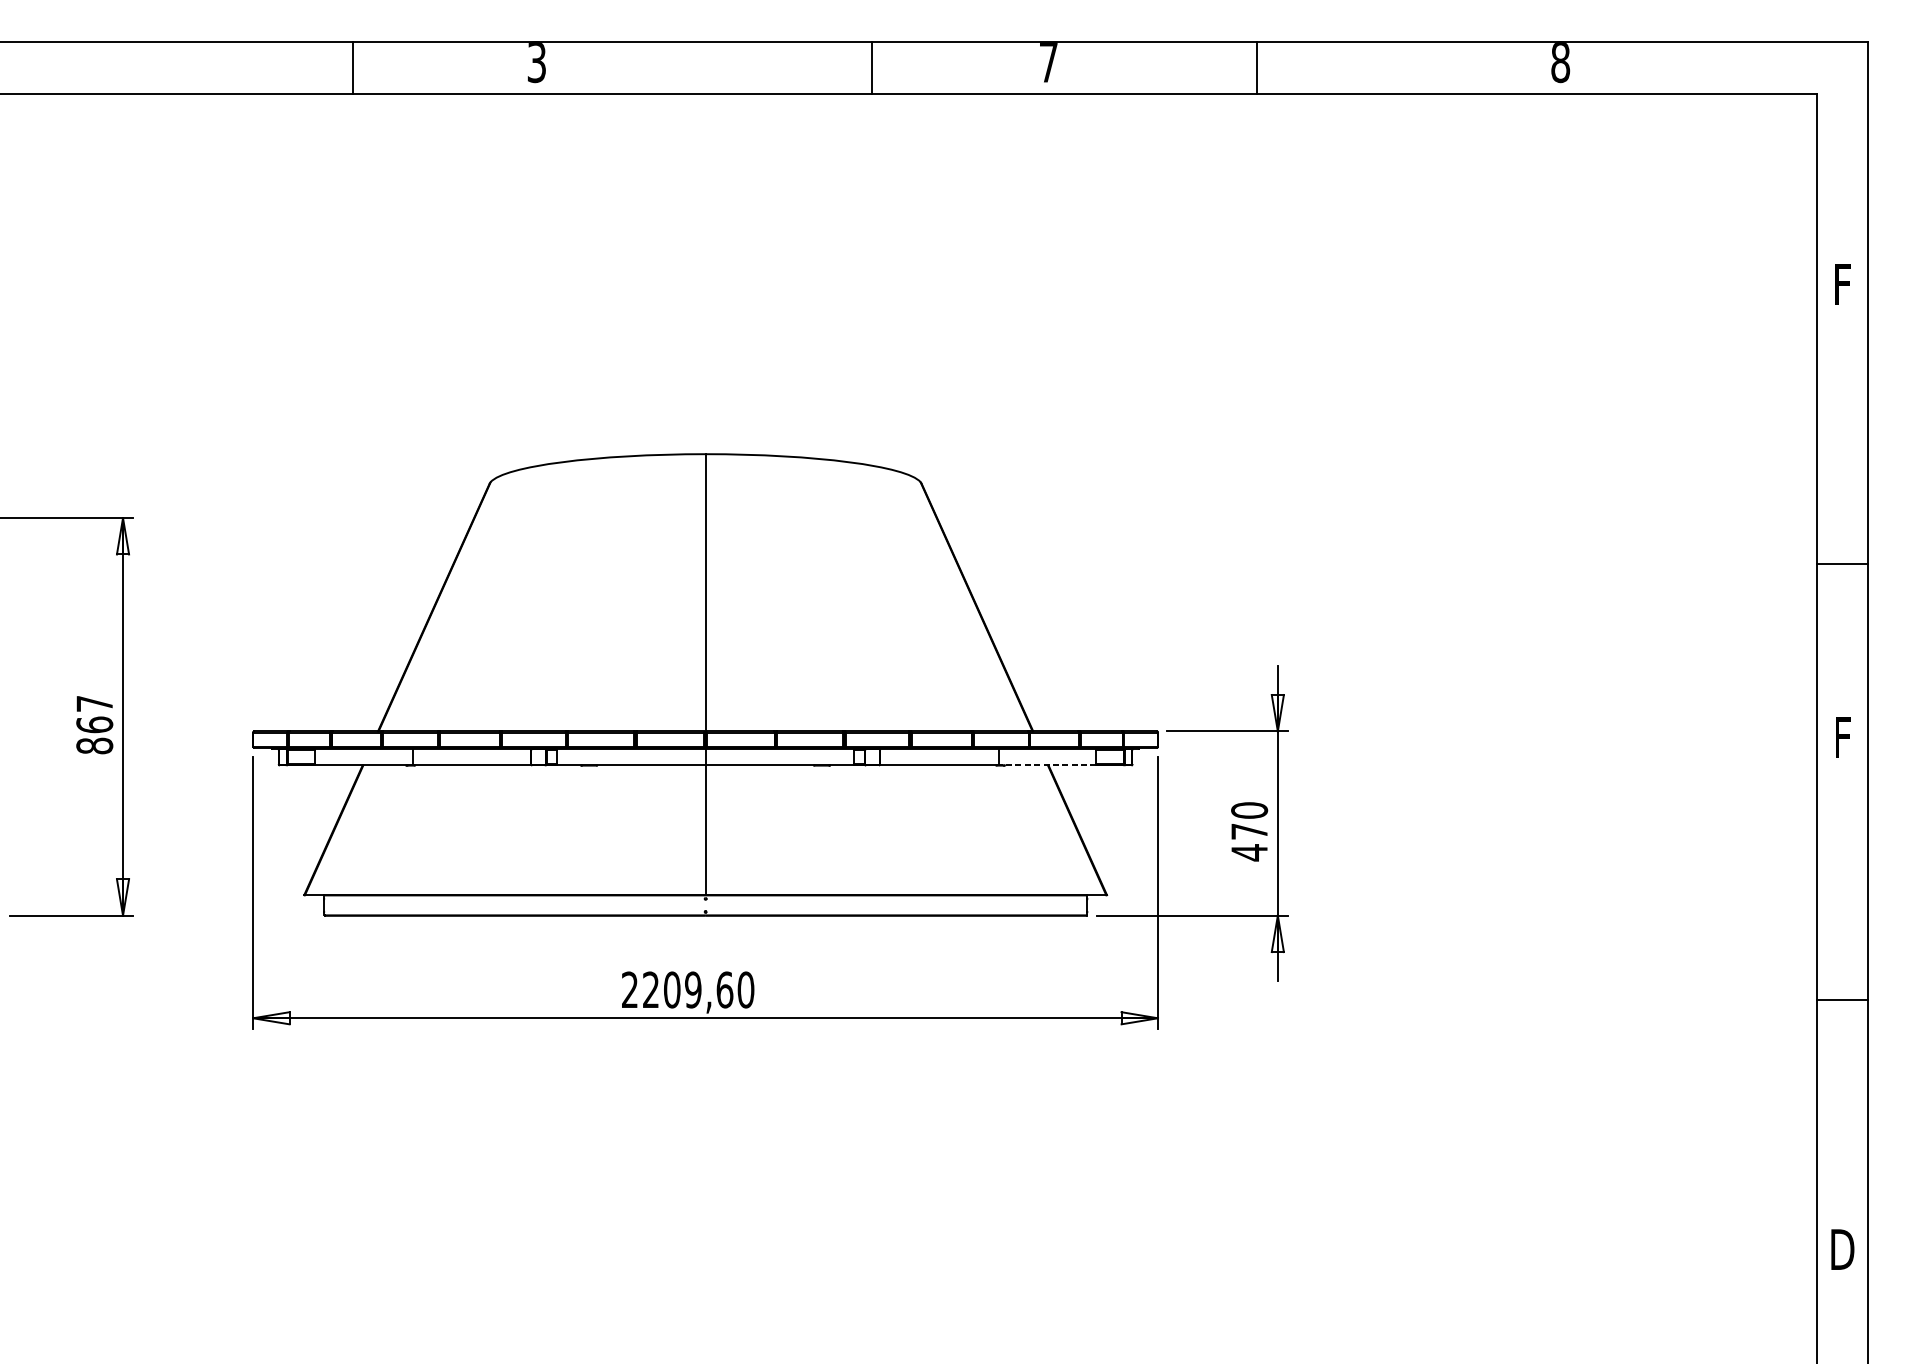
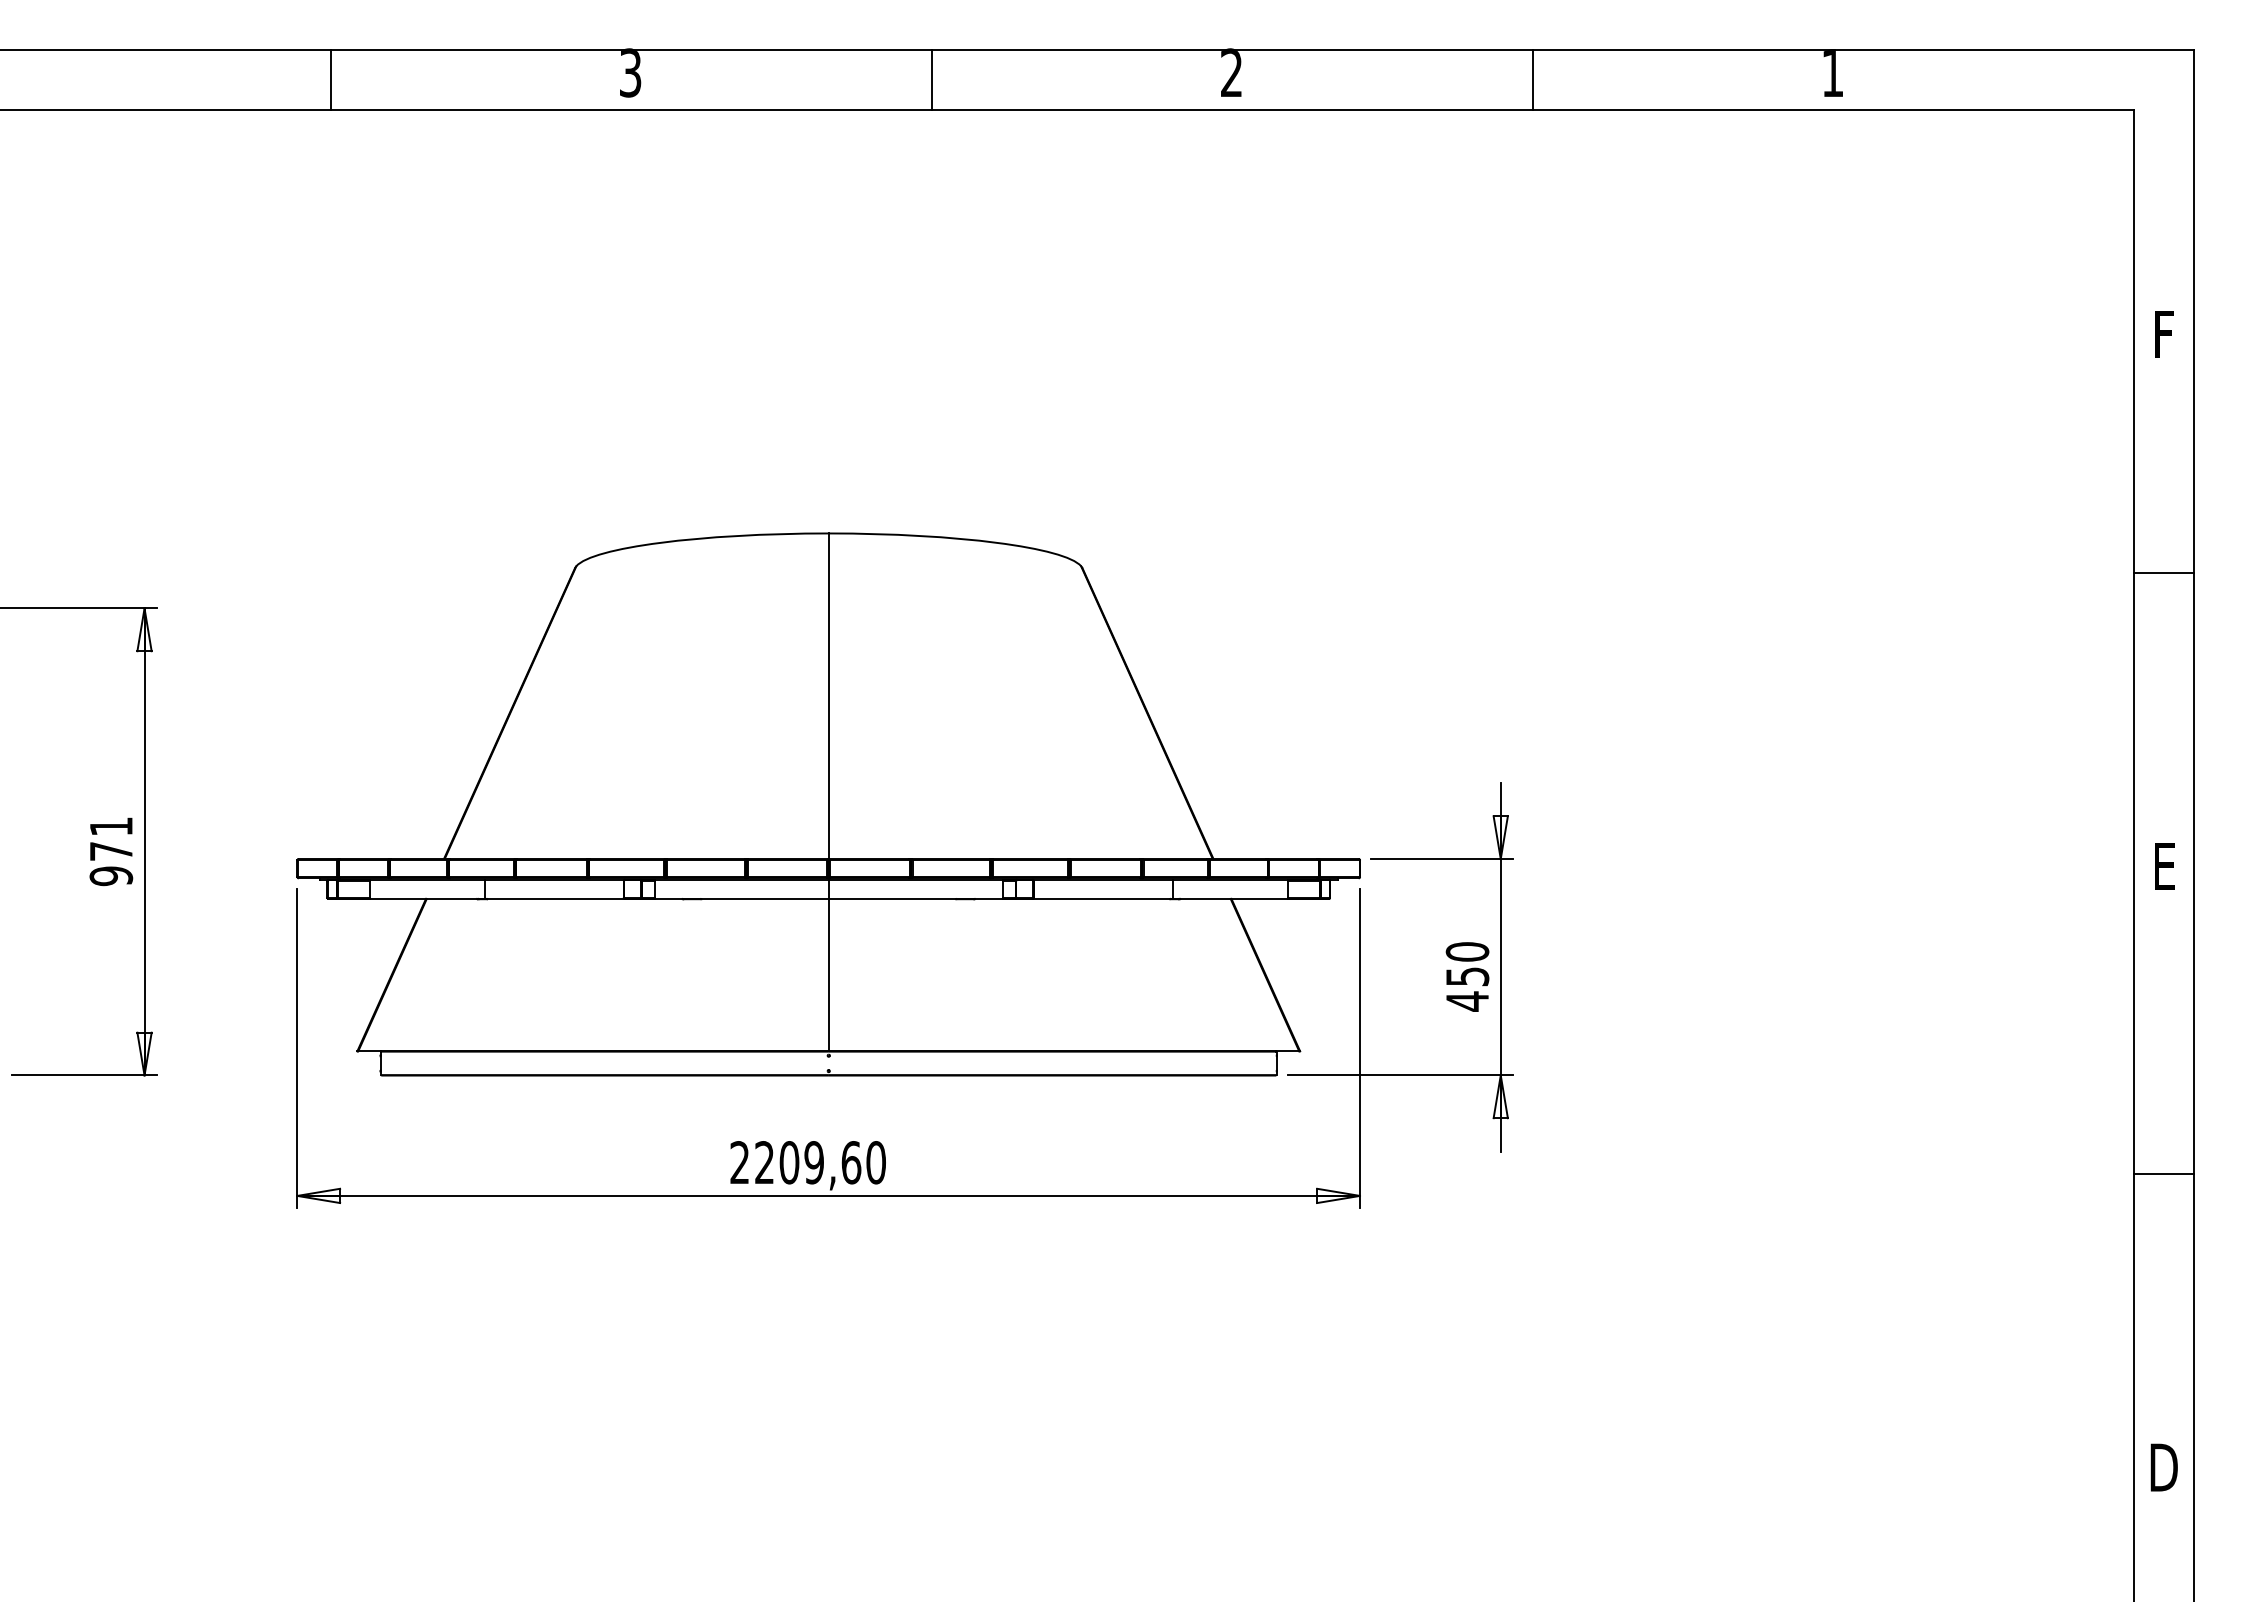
text: (1048, 61) -> (1231, 72), 7 -> 2
text: (1560, 61) -> (1832, 72), 8 -> 1
line: (352, 67) -> (330, 79), moved
line: (871, 67) -> (931, 79), moved
line: (1256, 67) -> (1532, 79), moved
line: (1843, 563) -> (2164, 572), moved
text: (94, 725) -> (111, 851), 867 -> 971
text: (1843, 737) -> (2164, 866), F -> E
line: (1046, 765) -> (1229, 898), dashed -> solid
text: (1249, 831) -> (1467, 976), 470 -> 450

